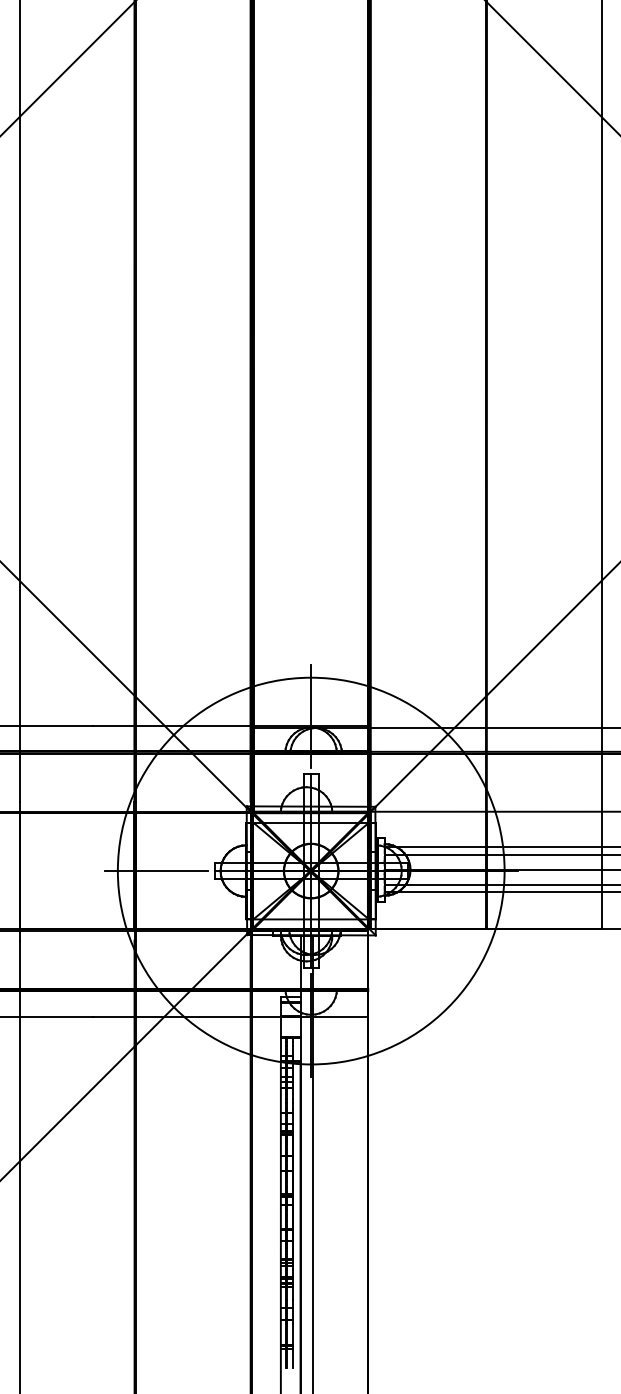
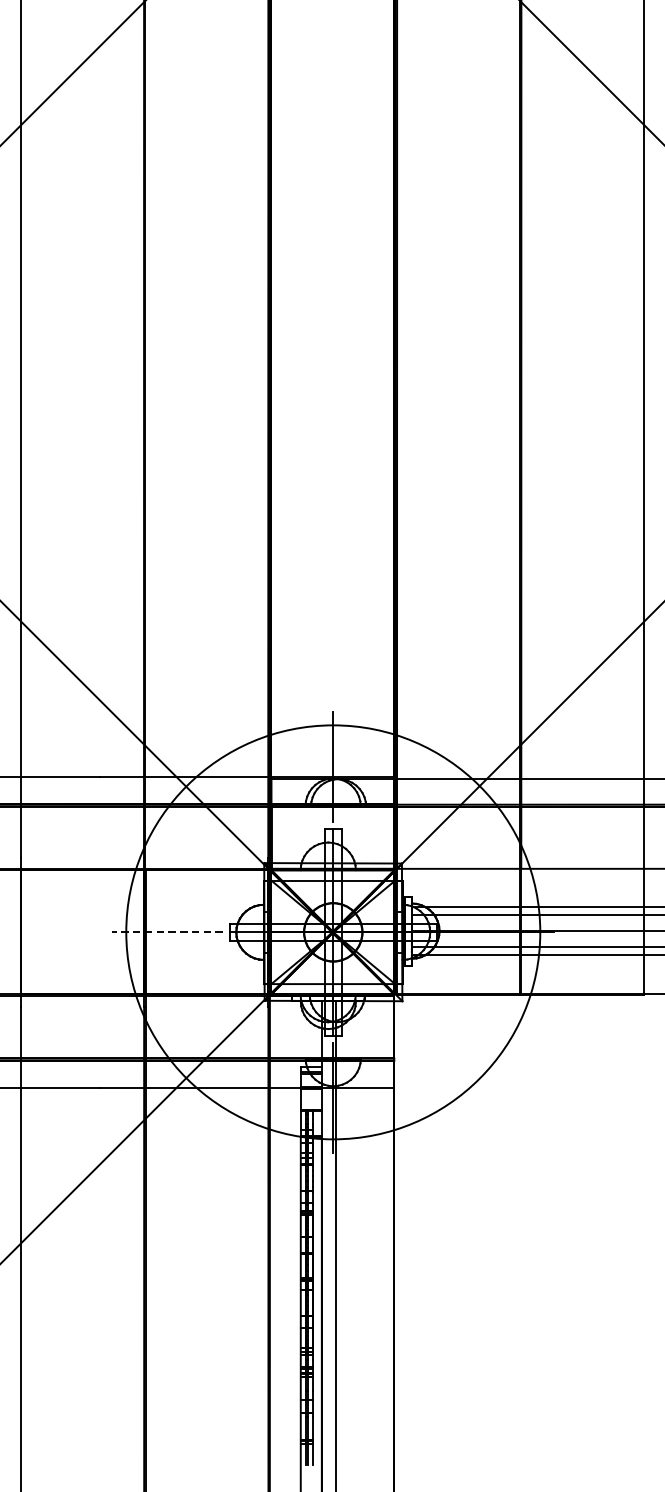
line: (156, 871) -> (167, 932), solid -> dashed

